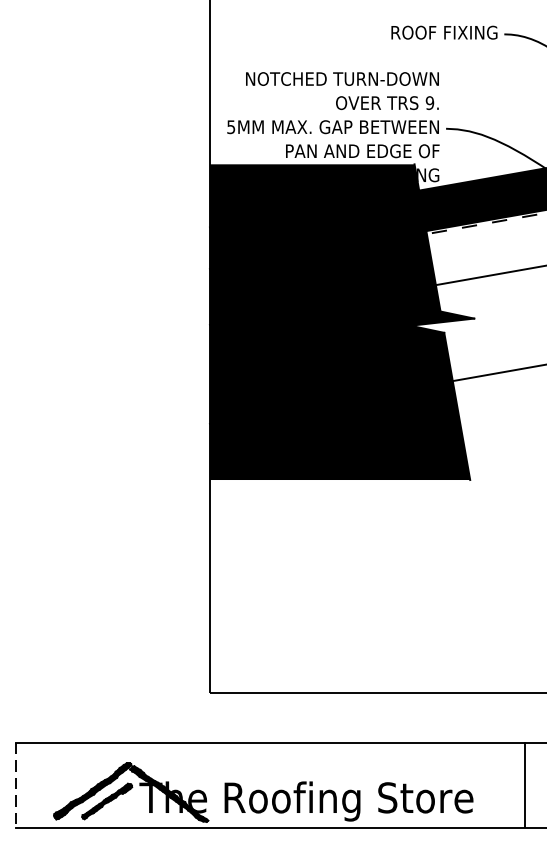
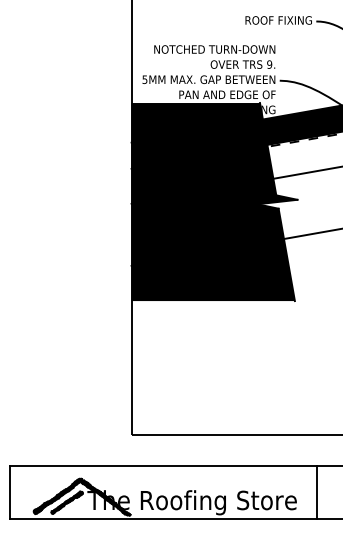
line: (525, 783) -> (317, 491), moved
line: (16, 785) -> (10, 492), dashed -> solid

